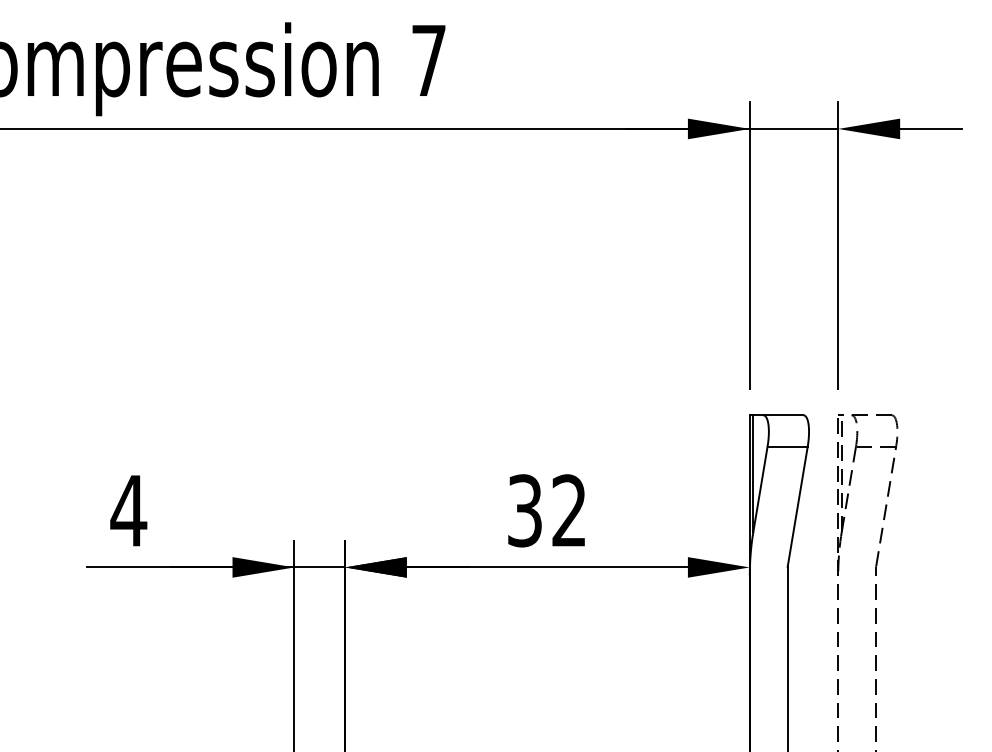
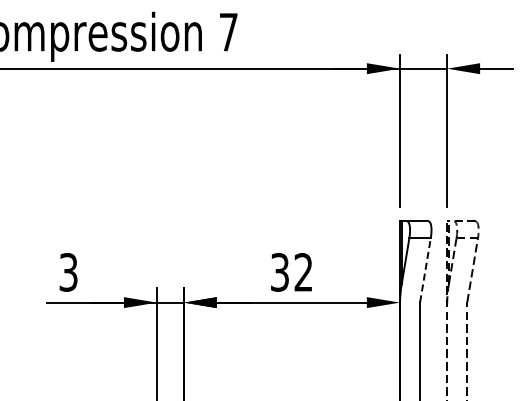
line: (797, 505) -> (425, 269), solid -> dashed
text: (128, 509) -> (68, 271), 4 -> 3

